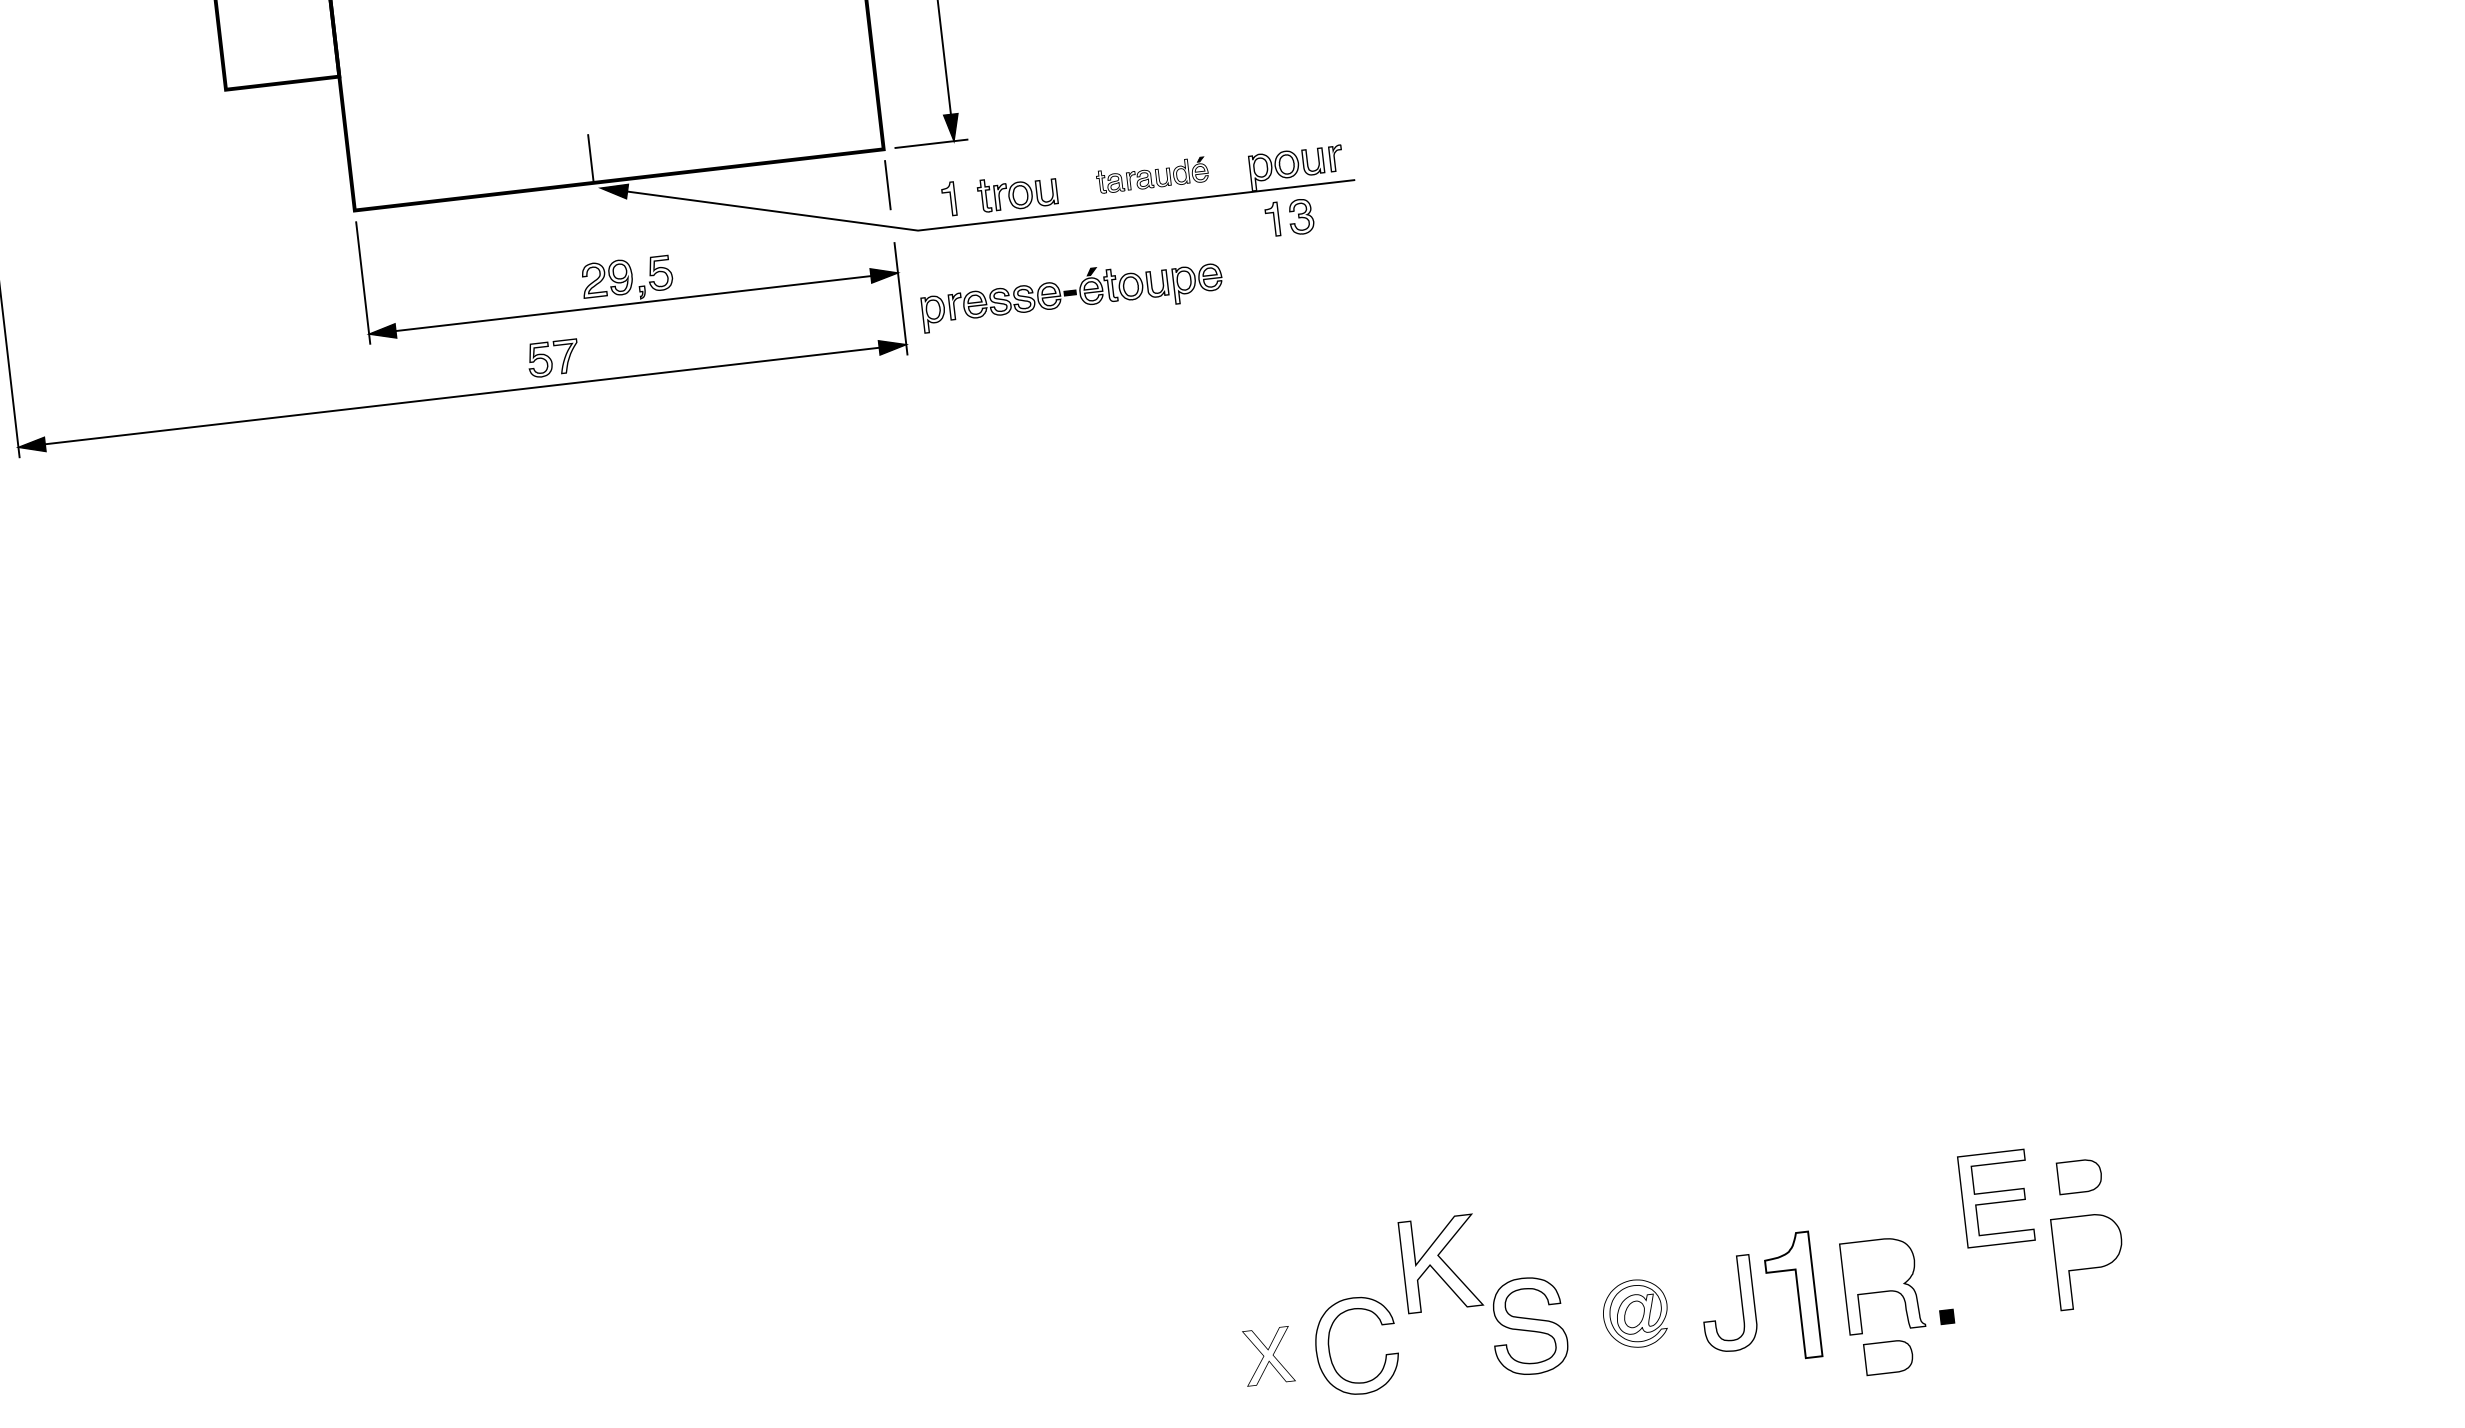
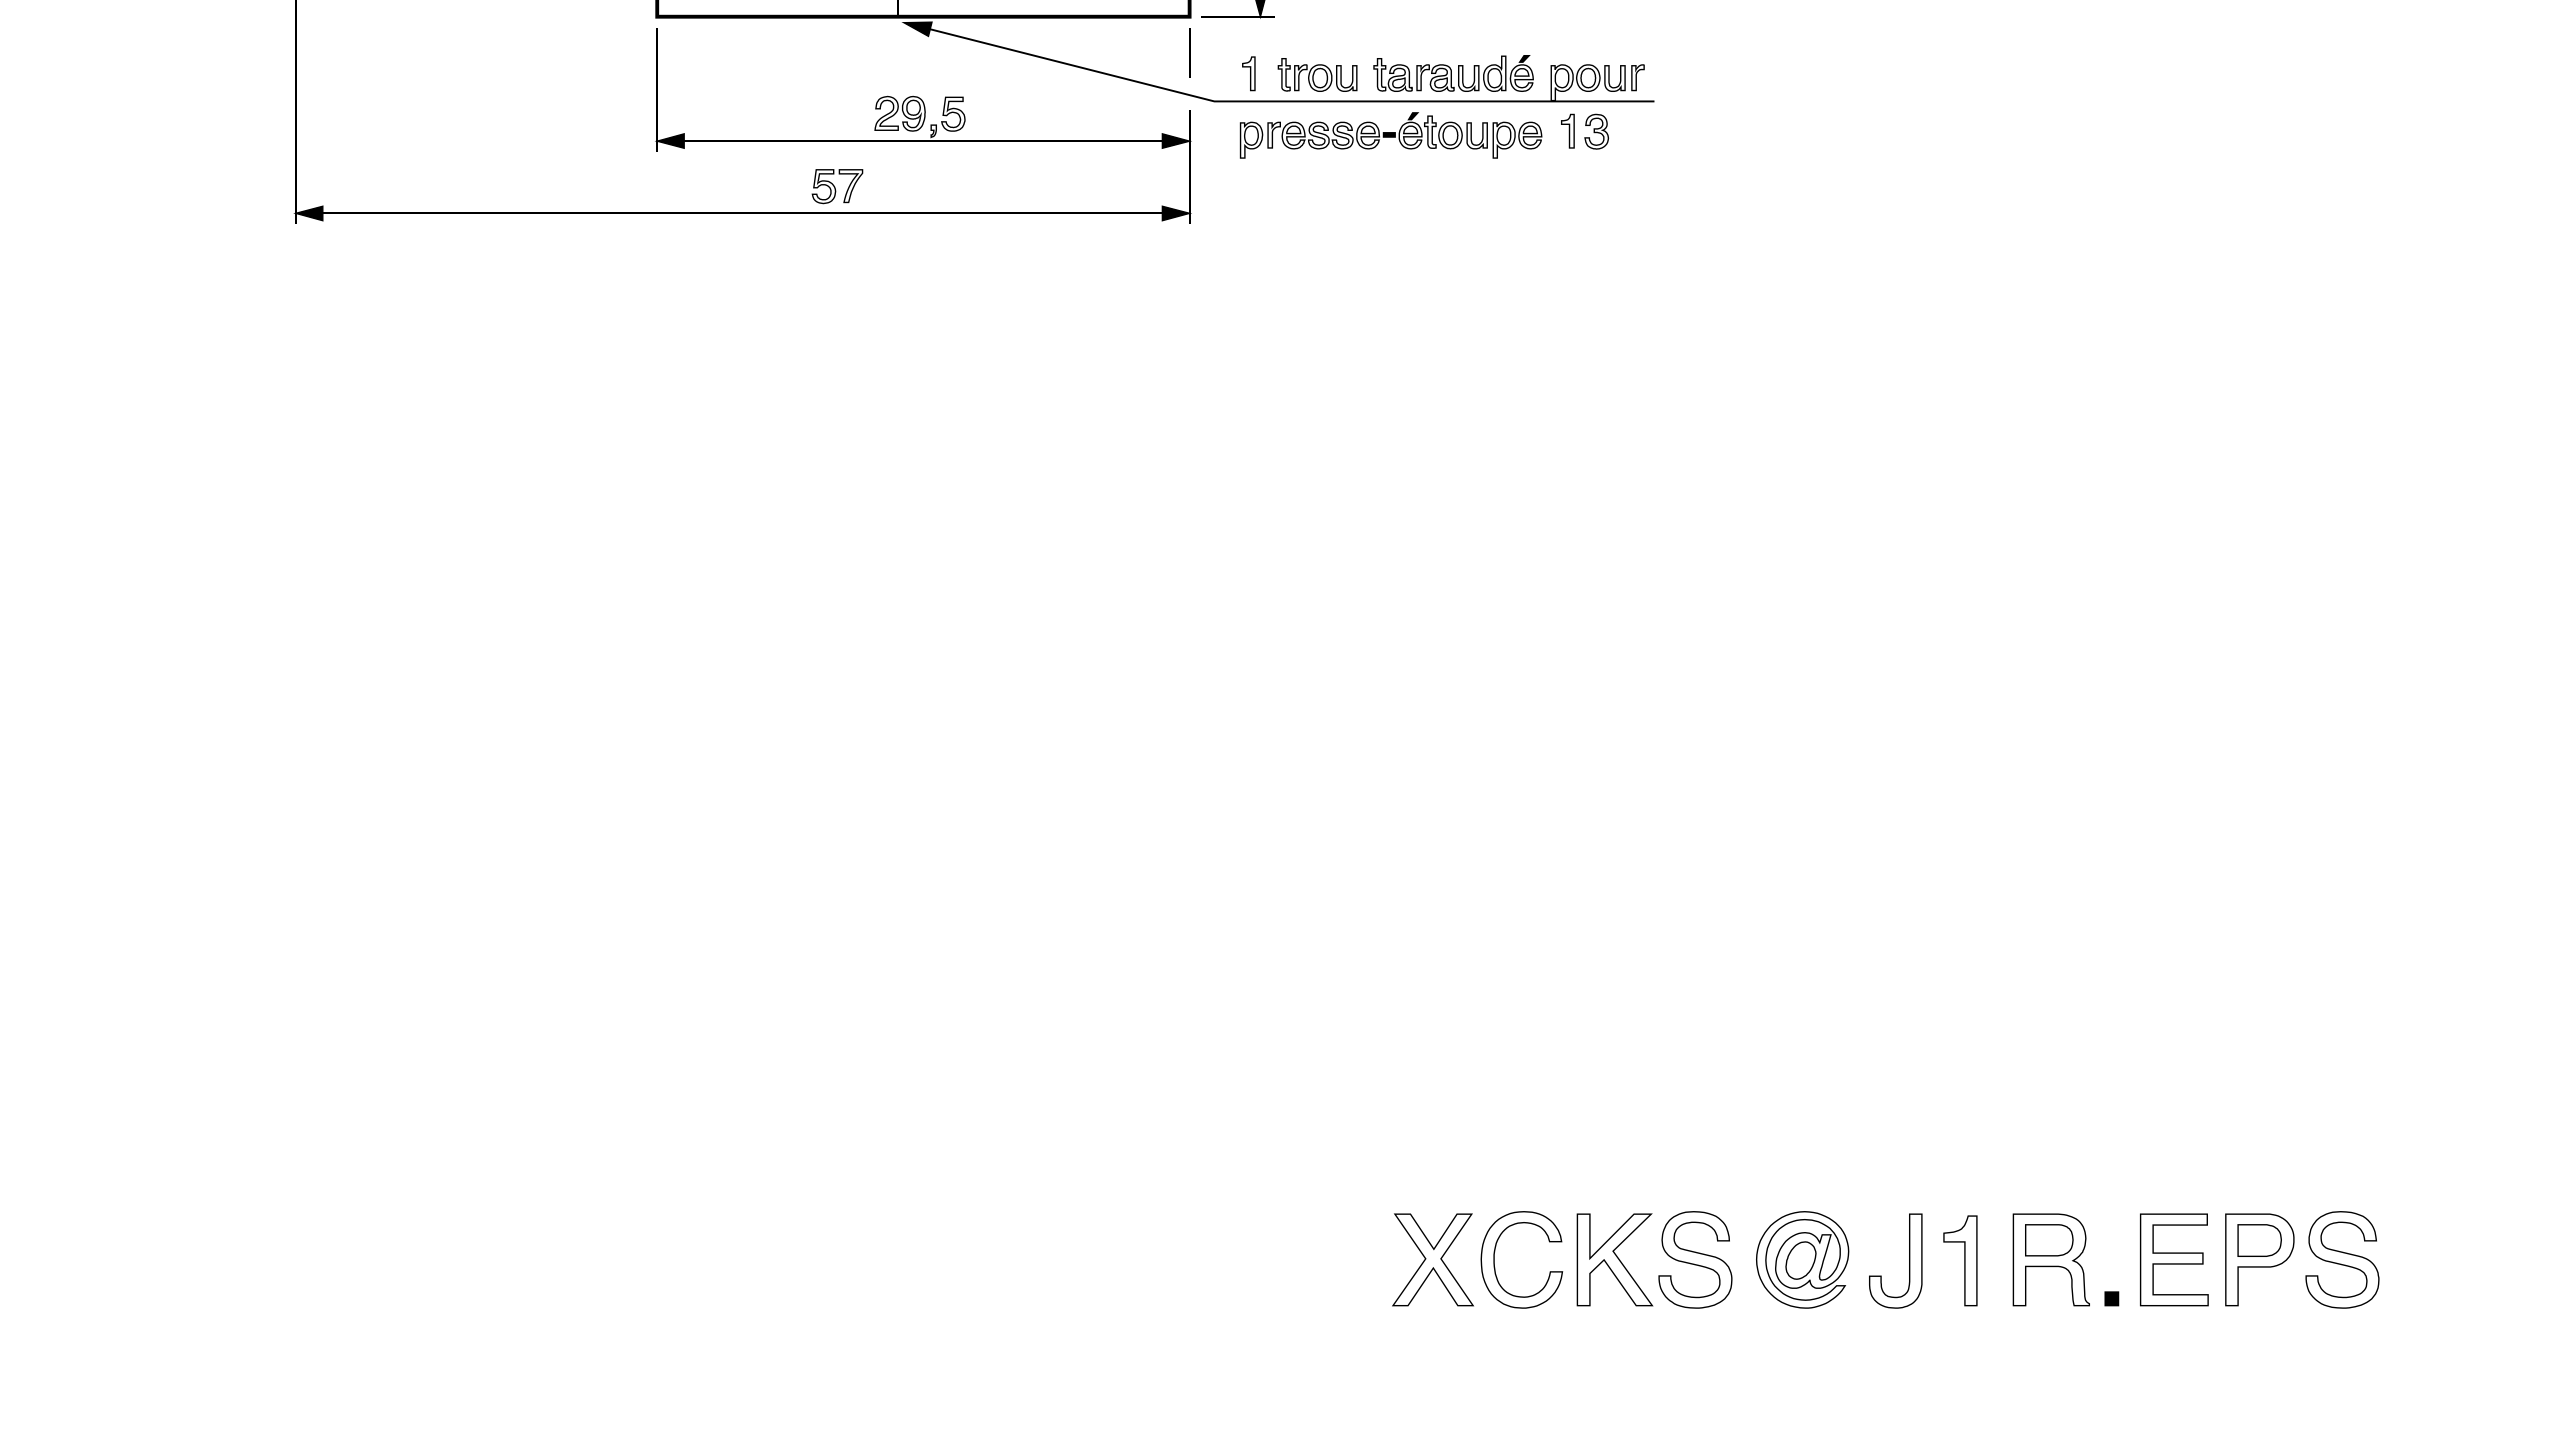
part: (1152, 175) -> (1453, 73), size x1.43
part: (1071, 293) -> (1390, 135), moved
part: (2079, 1176) -> (2259, 1240), moved
part: (1996, 1198) -> (2174, 1259), moved
part: (2171, 1251) -> (2342, 1259), added
part: (1440, 1263) -> (1614, 1259), moved
part: (1792, 1296) -> (1960, 1260), size x0.71
part: (1635, 1313) -> (1802, 1259), size x1.43
part: (1267, 1355) -> (1432, 1259), size x1.67
part: (1889, 1357) -> (2049, 1240), moved

